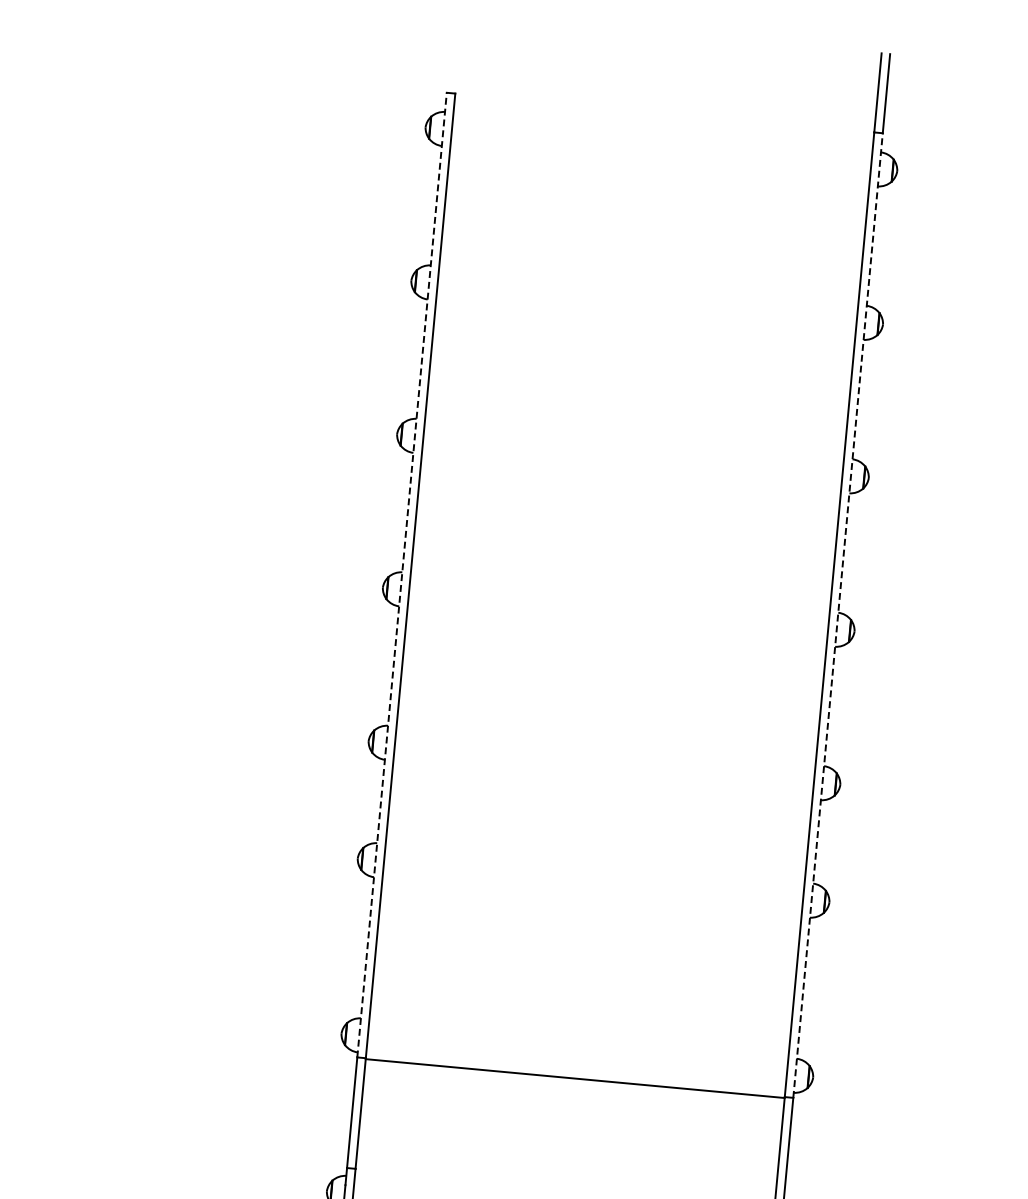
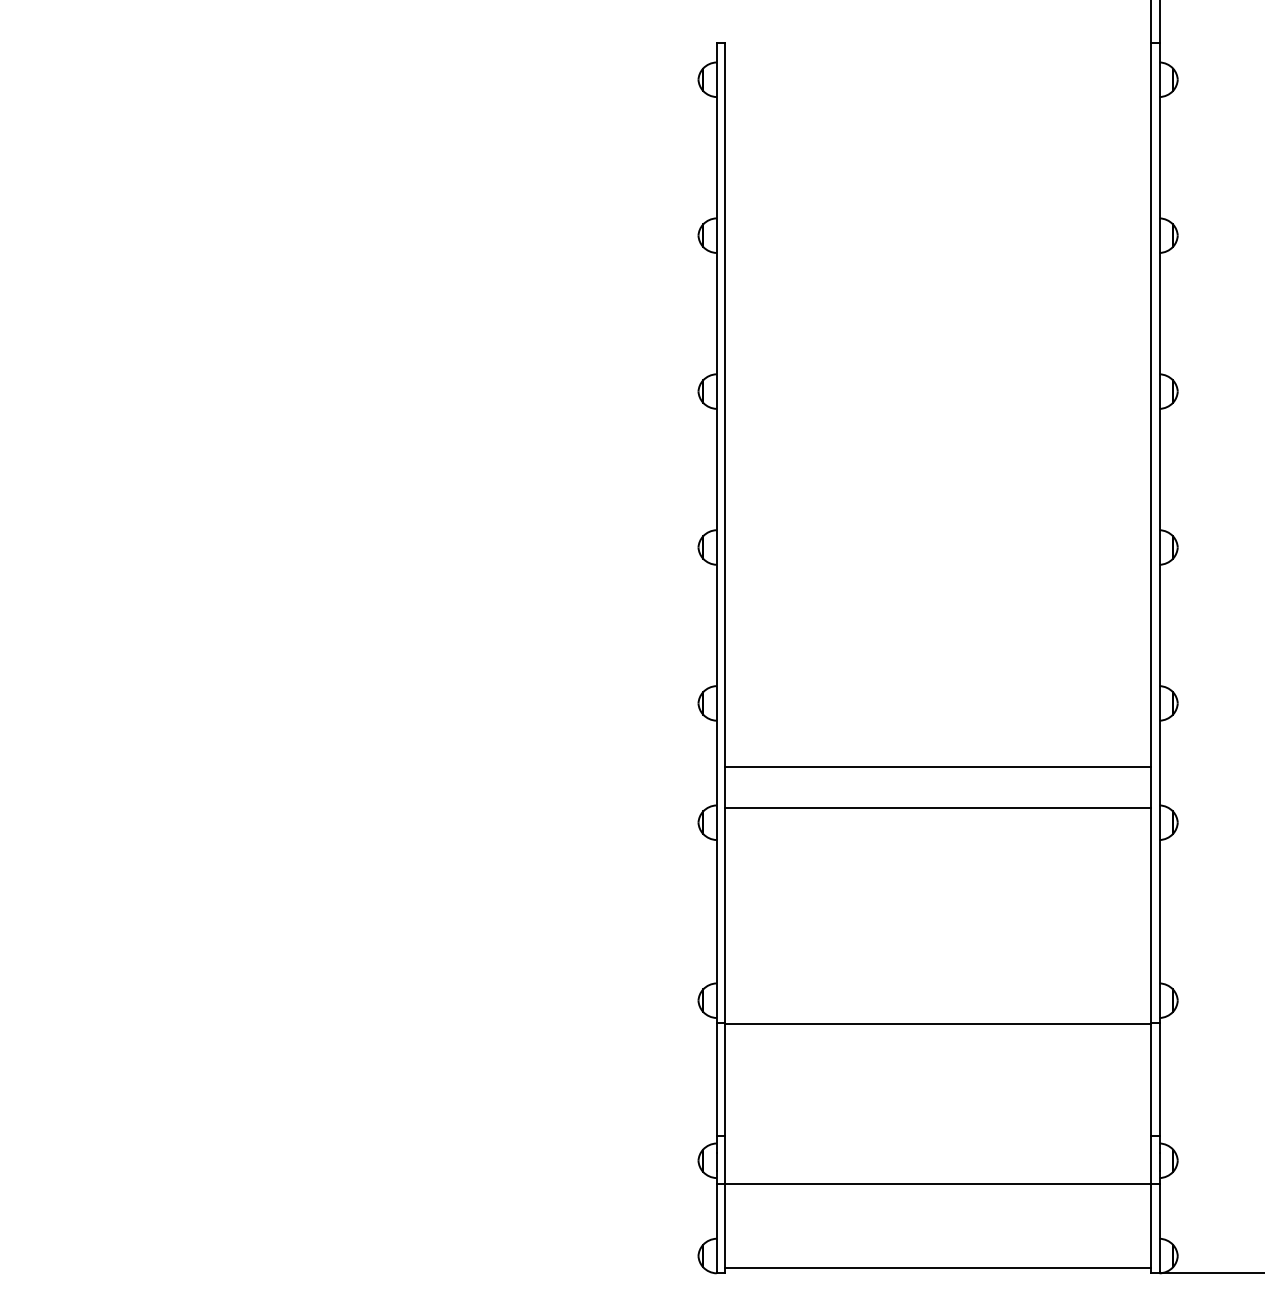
line: (401, 574) -> (716, 532), dashed -> solid
line: (837, 614) -> (1159, 532), dashed -> solid
line: (598, 825) -> (937, 766), added
line: (594, 865) -> (937, 807), added

